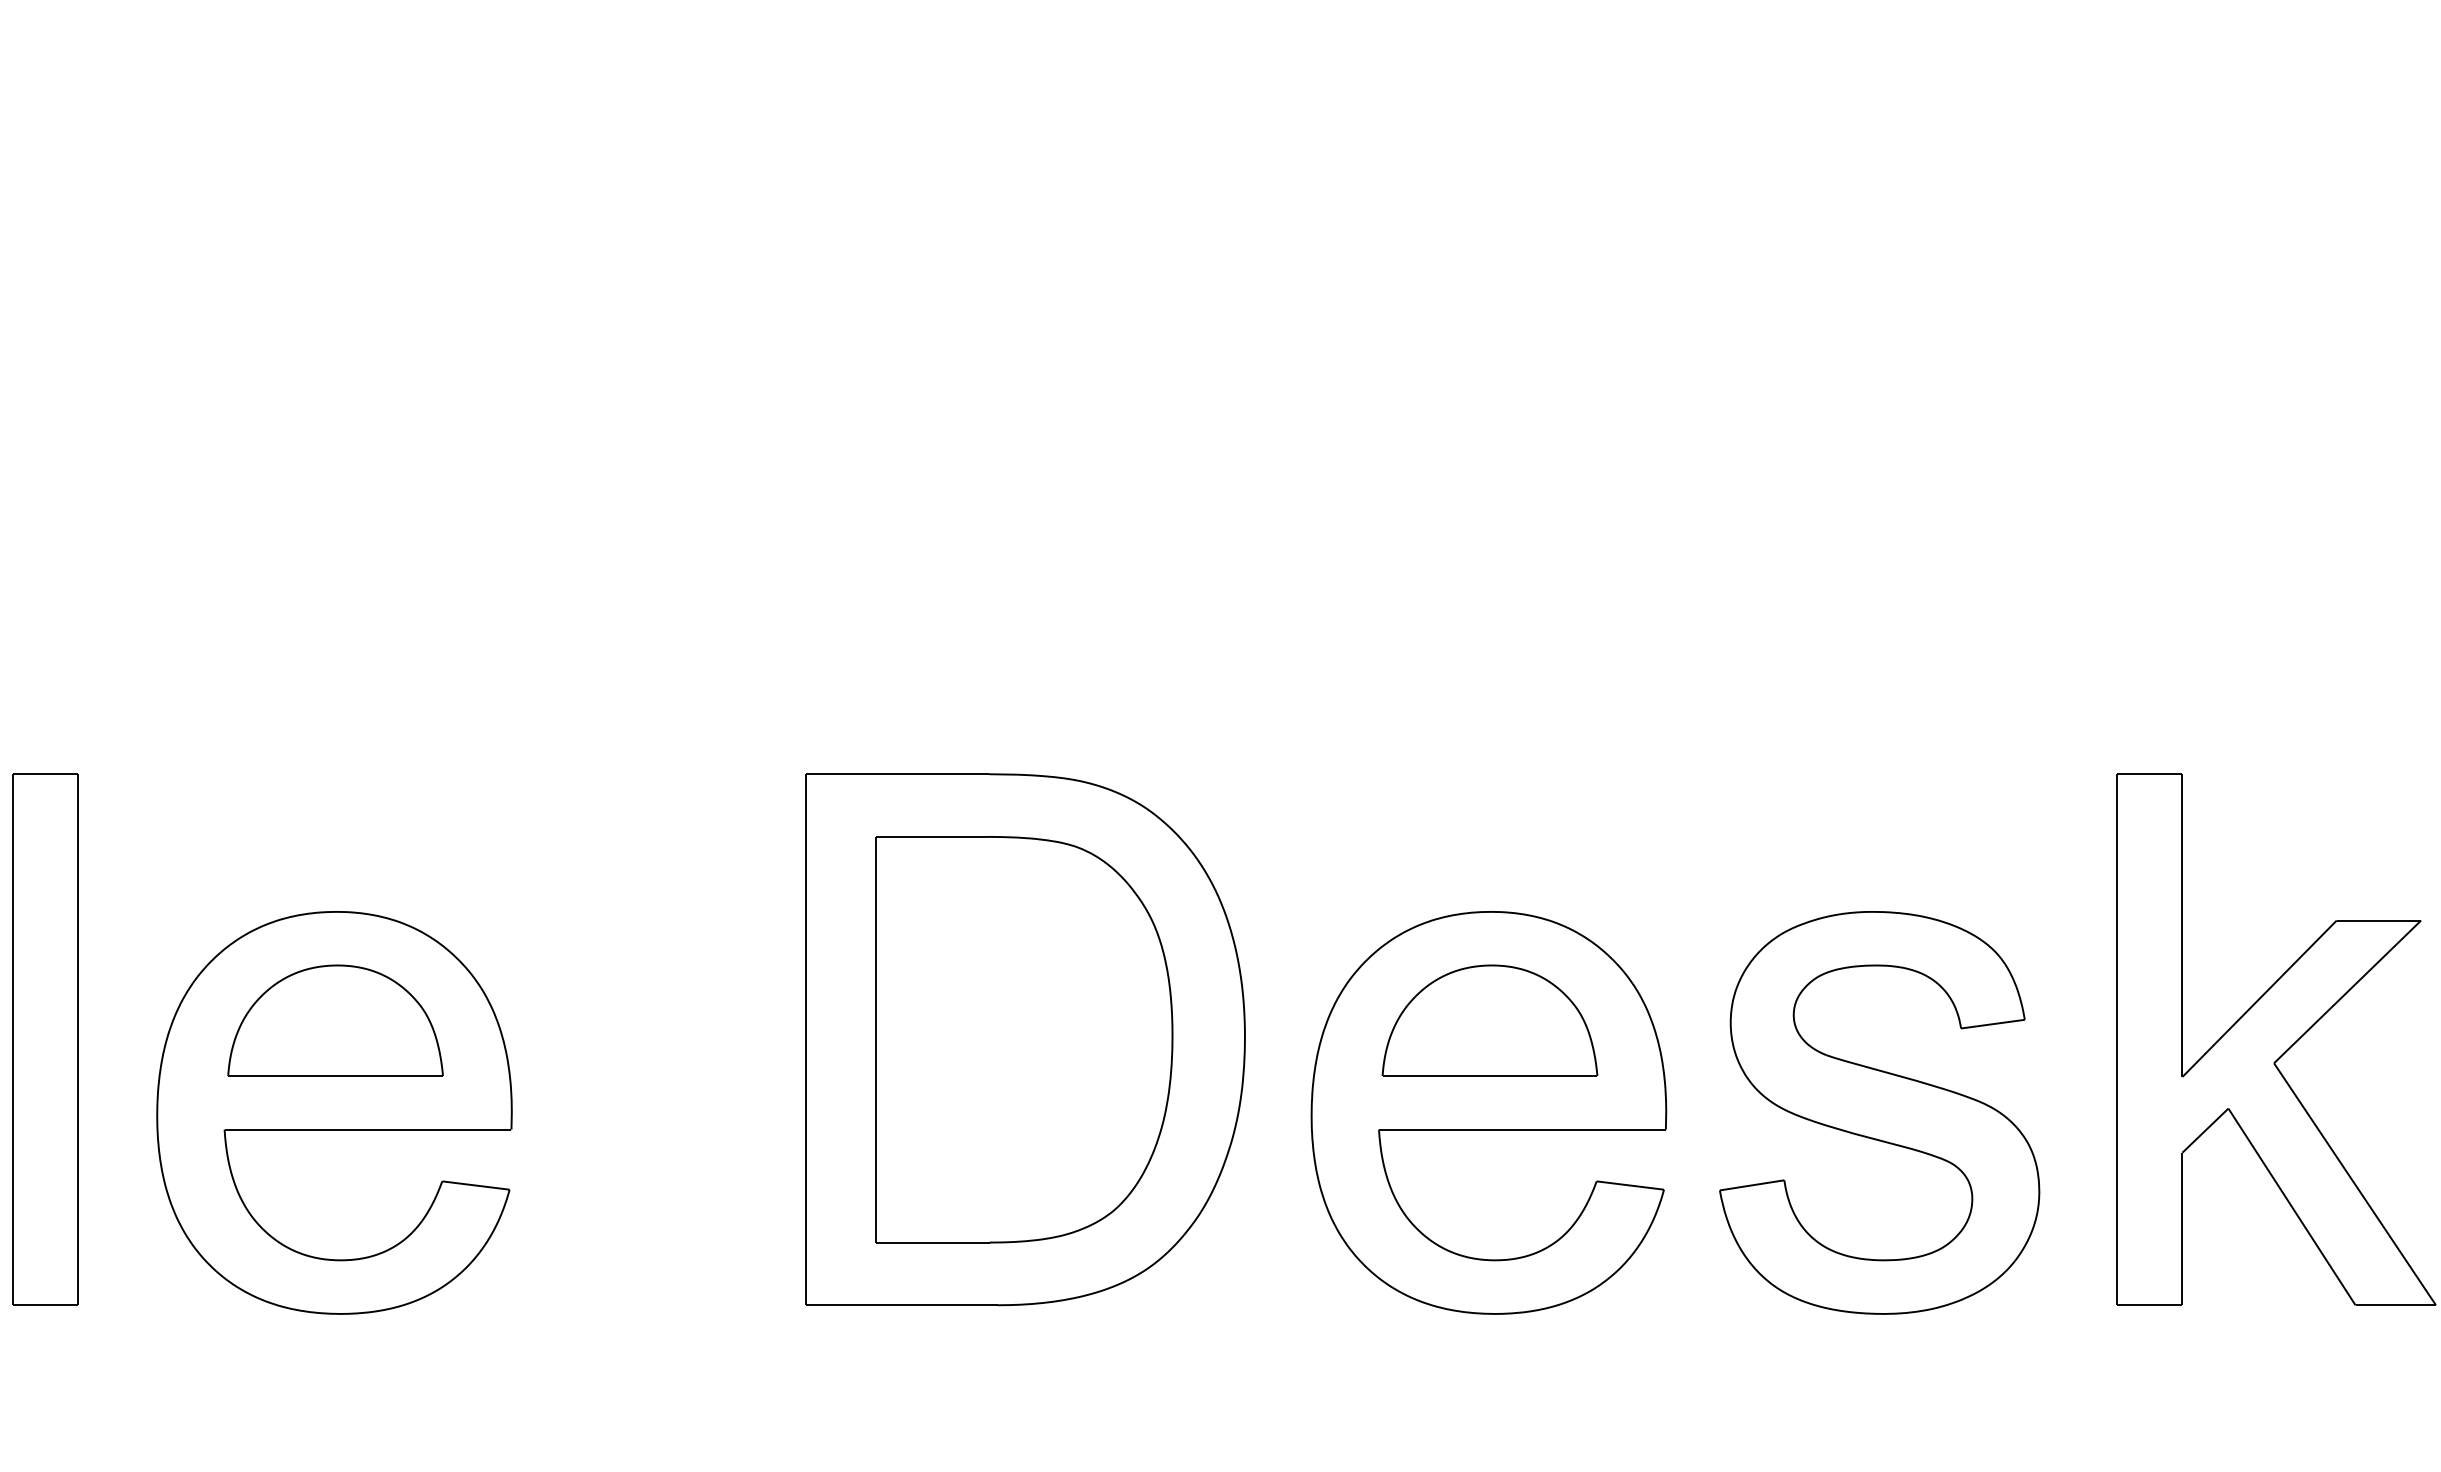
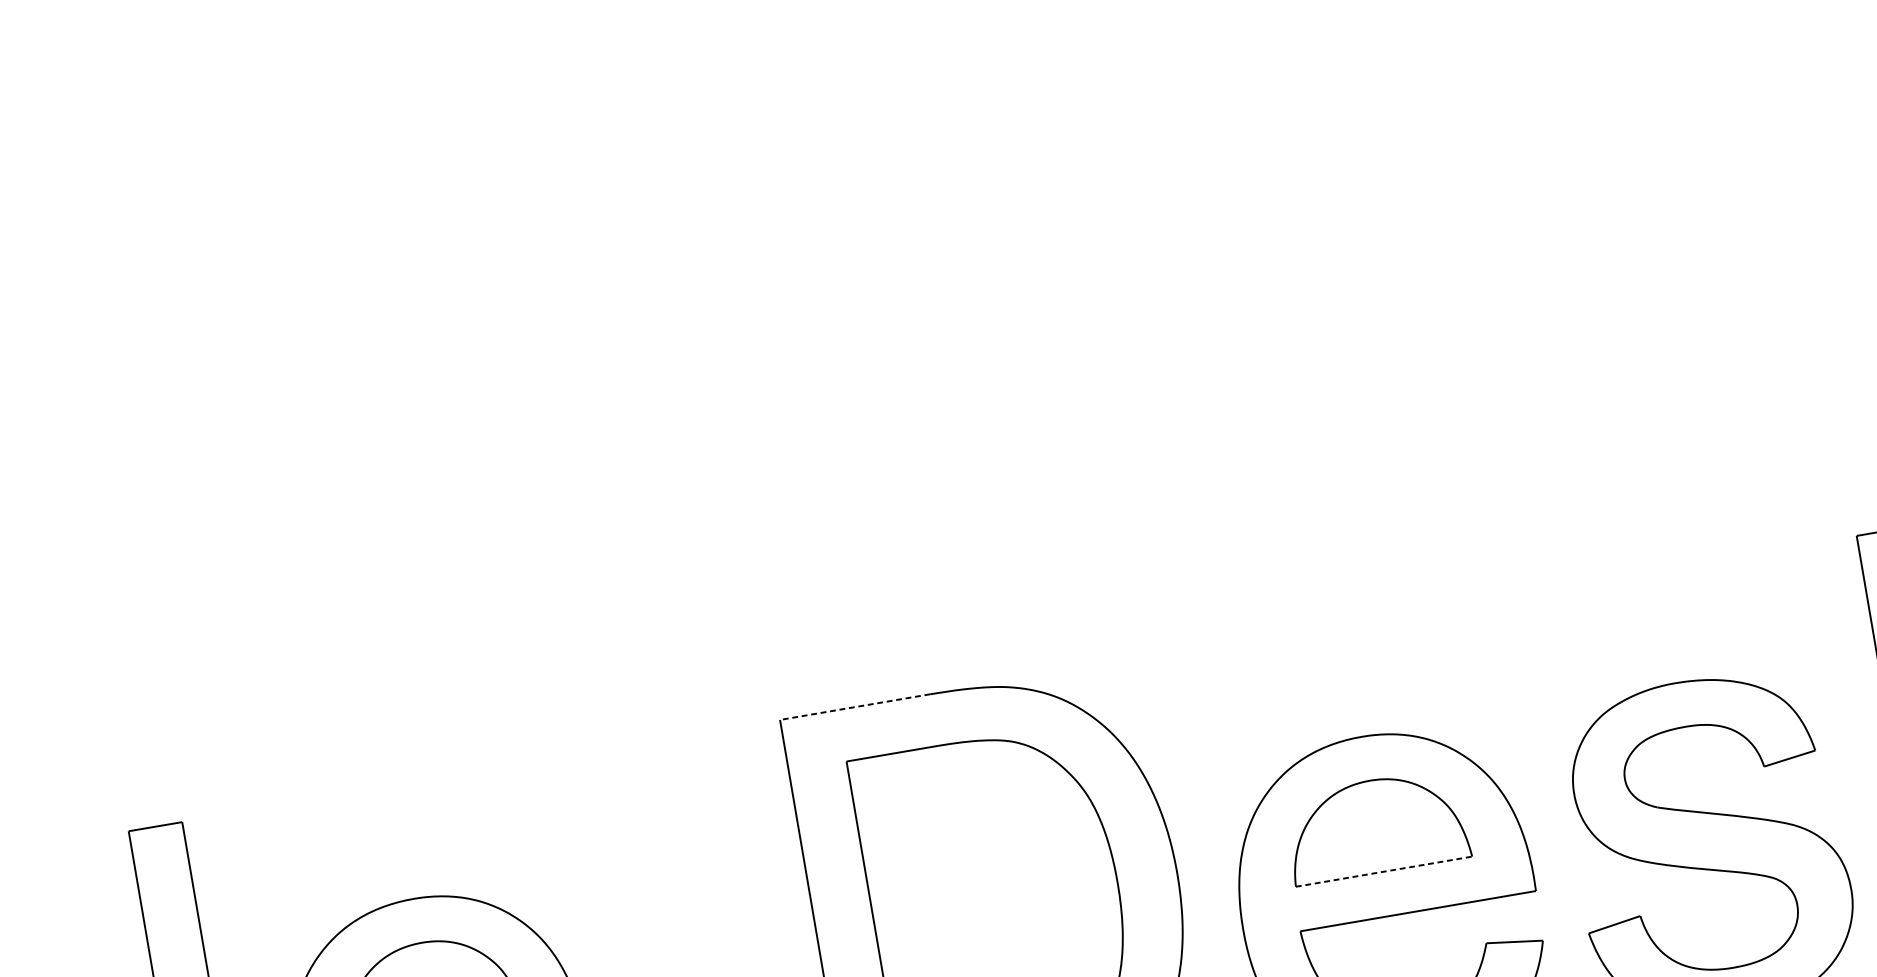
line: (896, 774) -> (854, 707), solid -> dashed
line: (1490, 1075) -> (1384, 871), solid -> dashed

